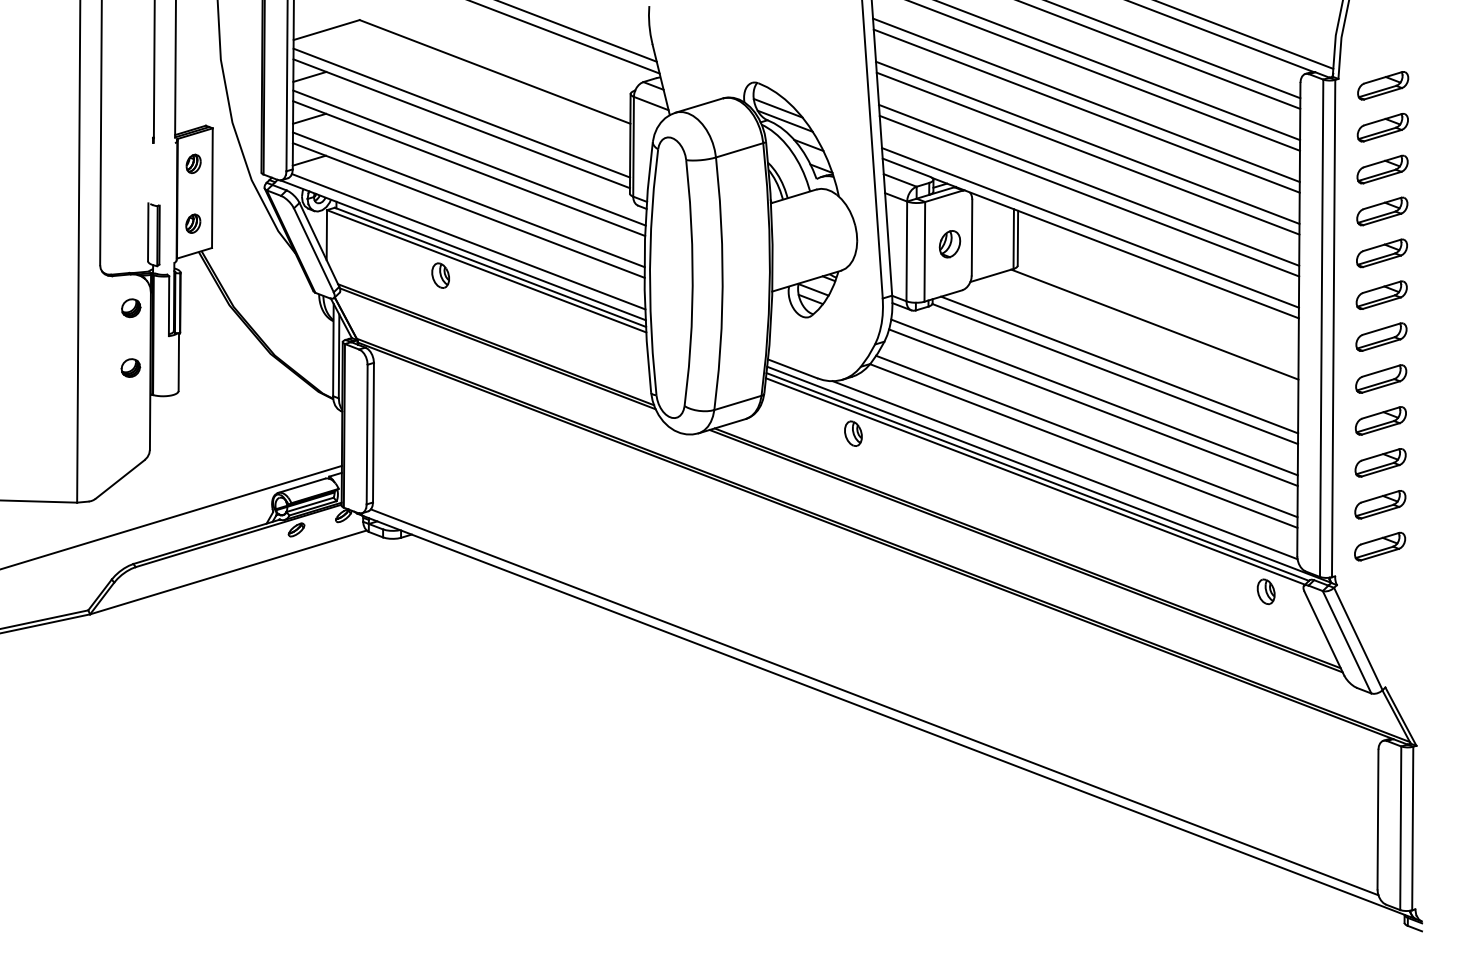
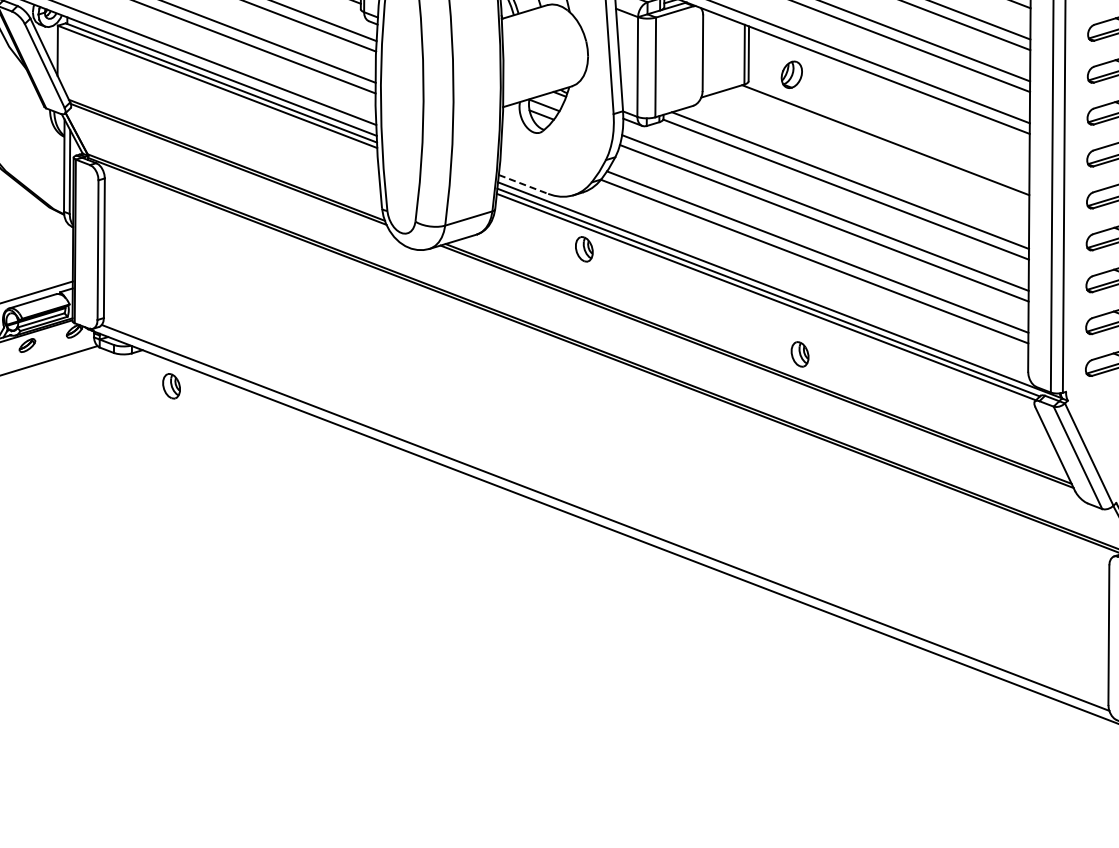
part: (949, 244) -> (791, 75), moved
part: (440, 275) -> (171, 386), moved
line: (793, 369) -> (524, 185), solid -> dashed
line: (1064, 470) -> (795, 286), removed
part: (1265, 591) -> (799, 354), moved

